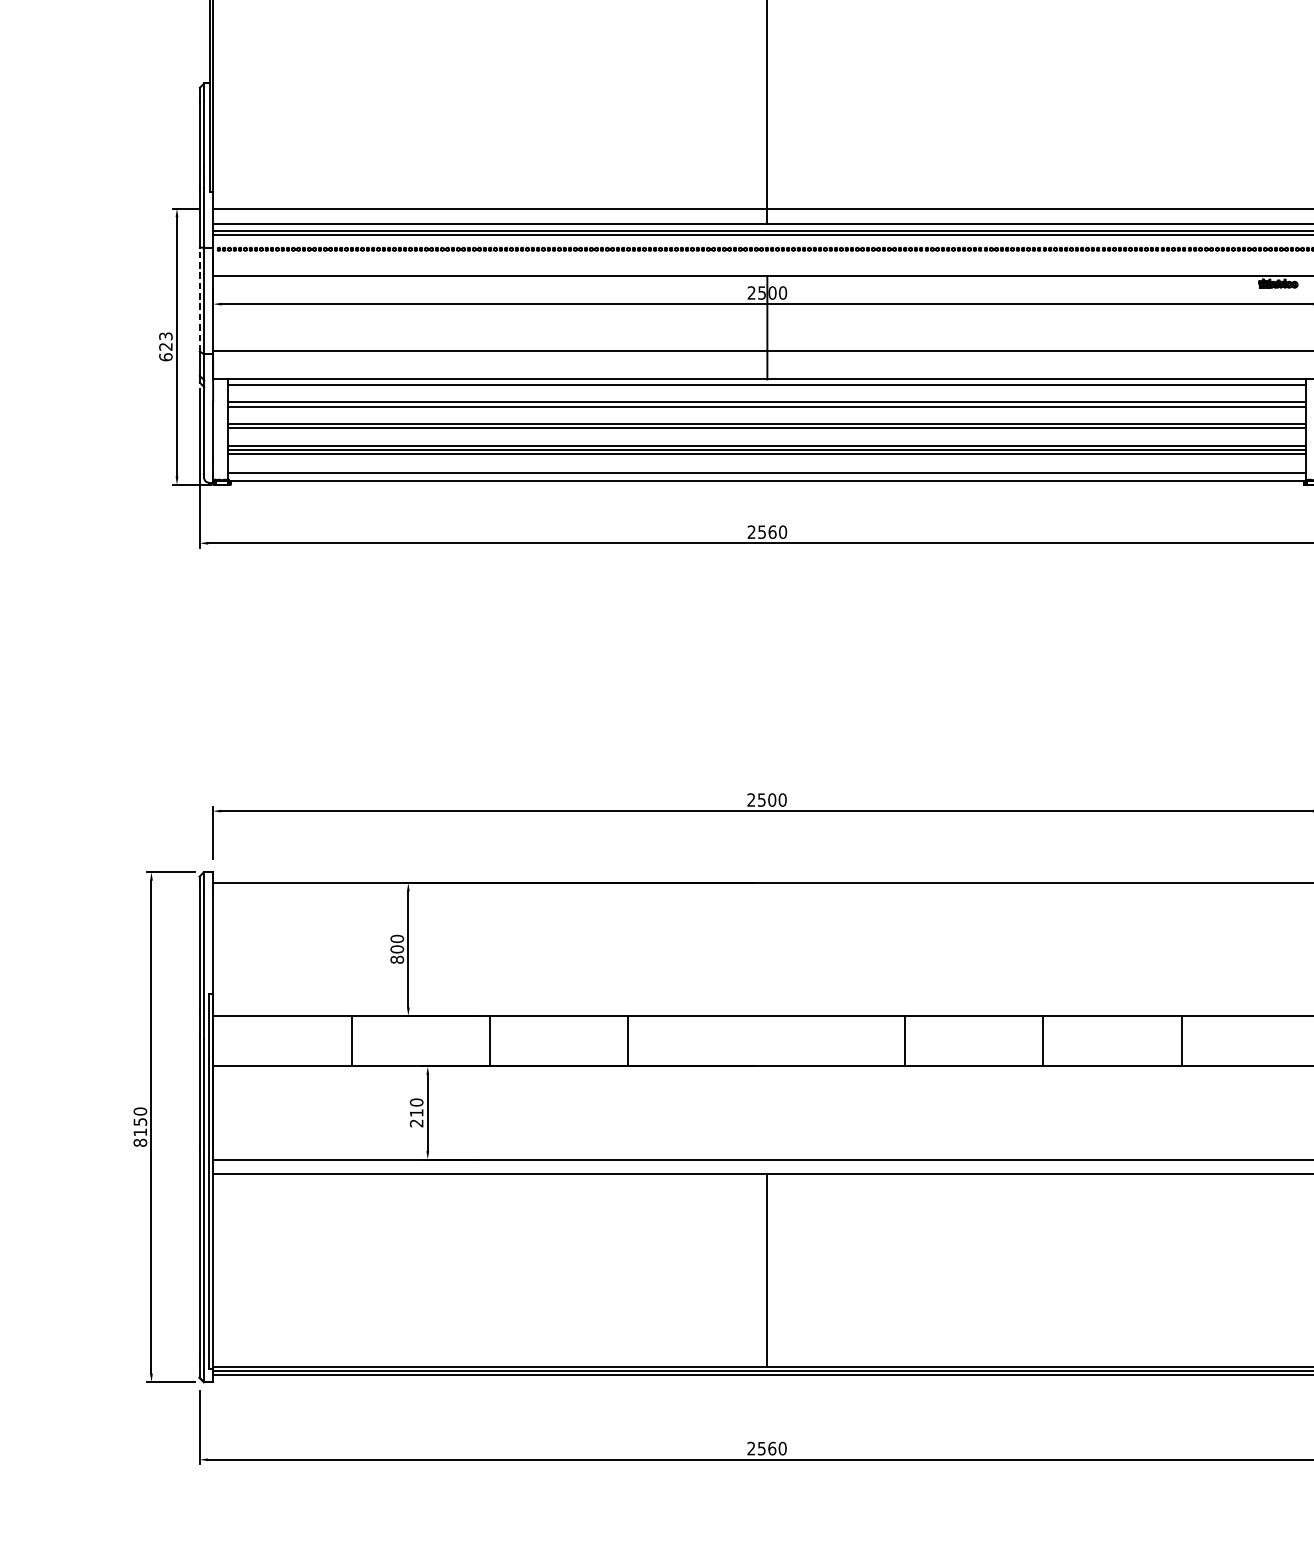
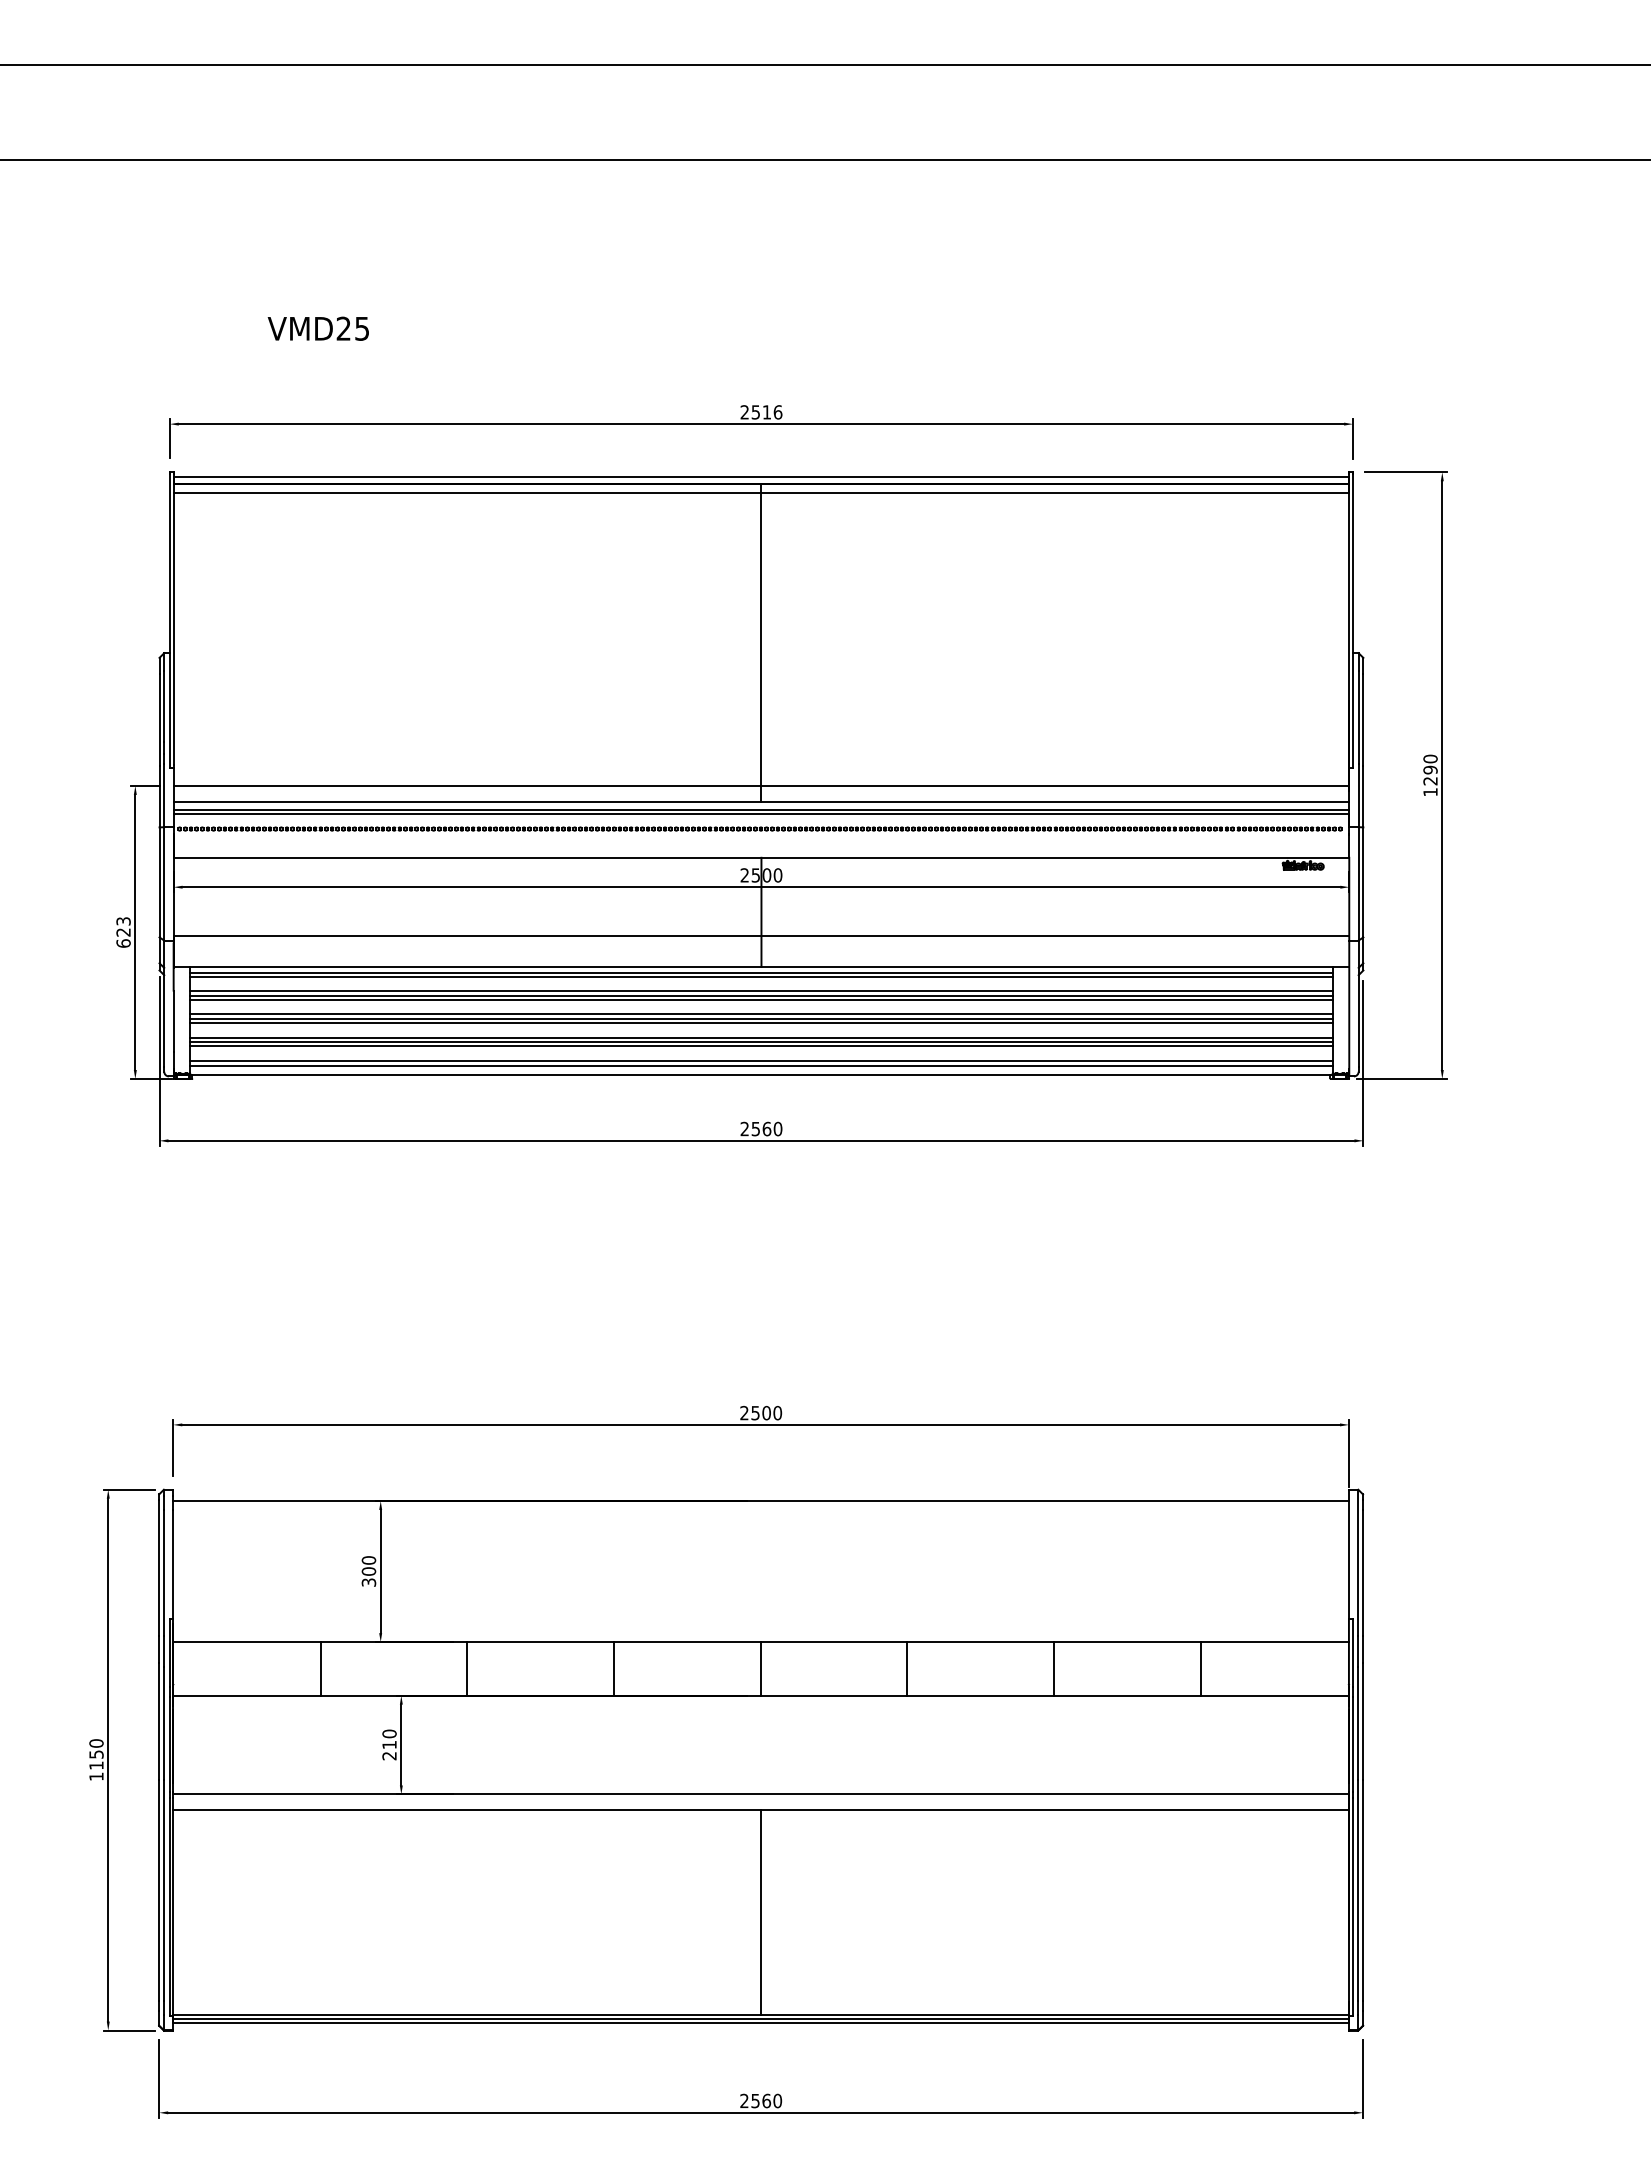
line: (199, 298) -> (159, 881), dashed -> solid
line: (767, 388) -> (761, 976), added
line: (767, 410) -> (761, 999), added
line: (767, 432) -> (761, 1023), added
line: (767, 467) -> (761, 1060), added
text: (396, 959) -> (368, 1582), 800 -> 300
line: (766, 1040) -> (760, 1668), added
text: (140, 1142) -> (96, 1776), 8150 -> 1150

